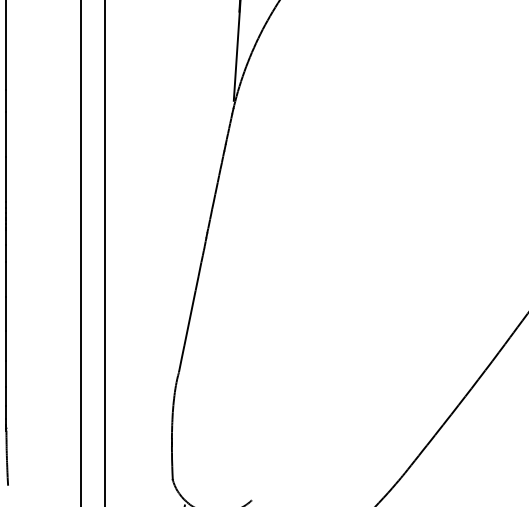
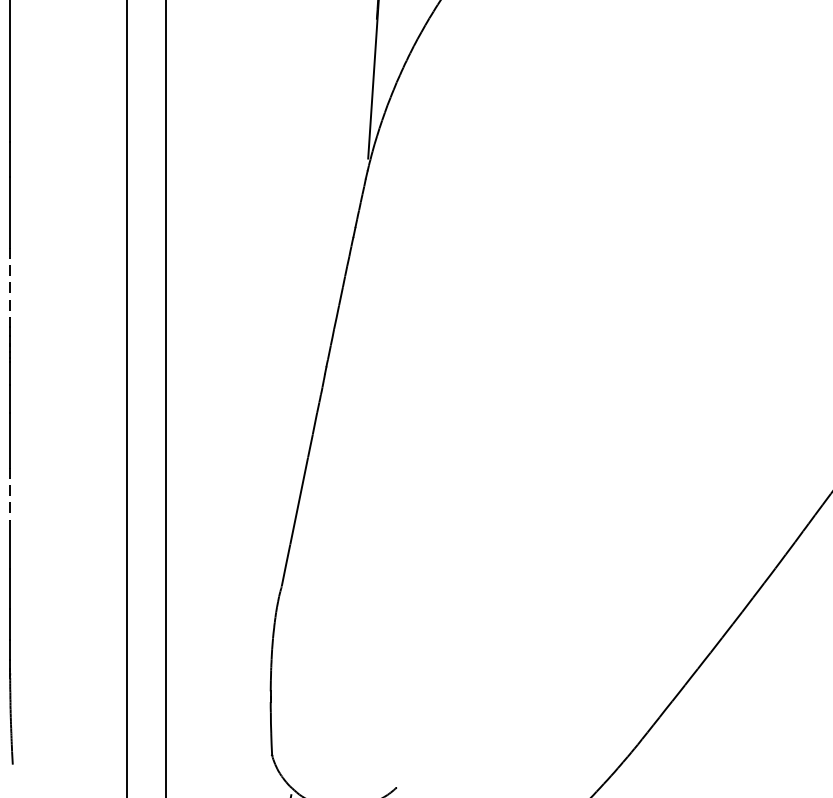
line: (6, 180) -> (10, 284), solid -> dashed
line: (6, 313) -> (10, 493), solid -> dashed

